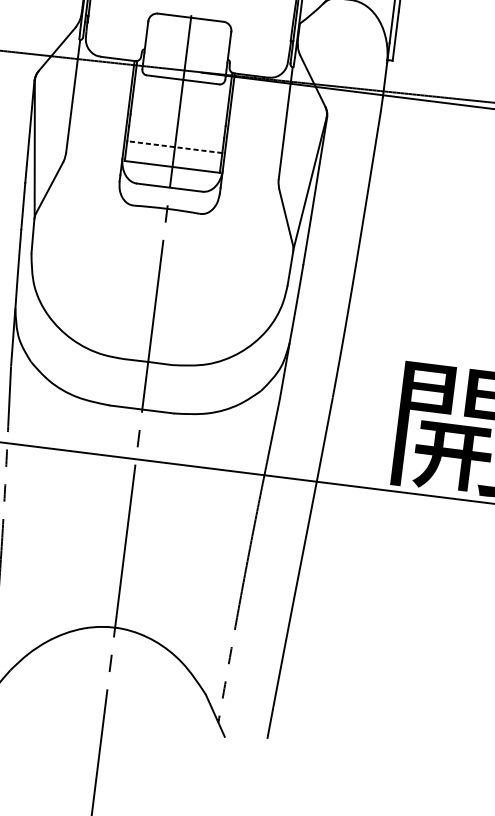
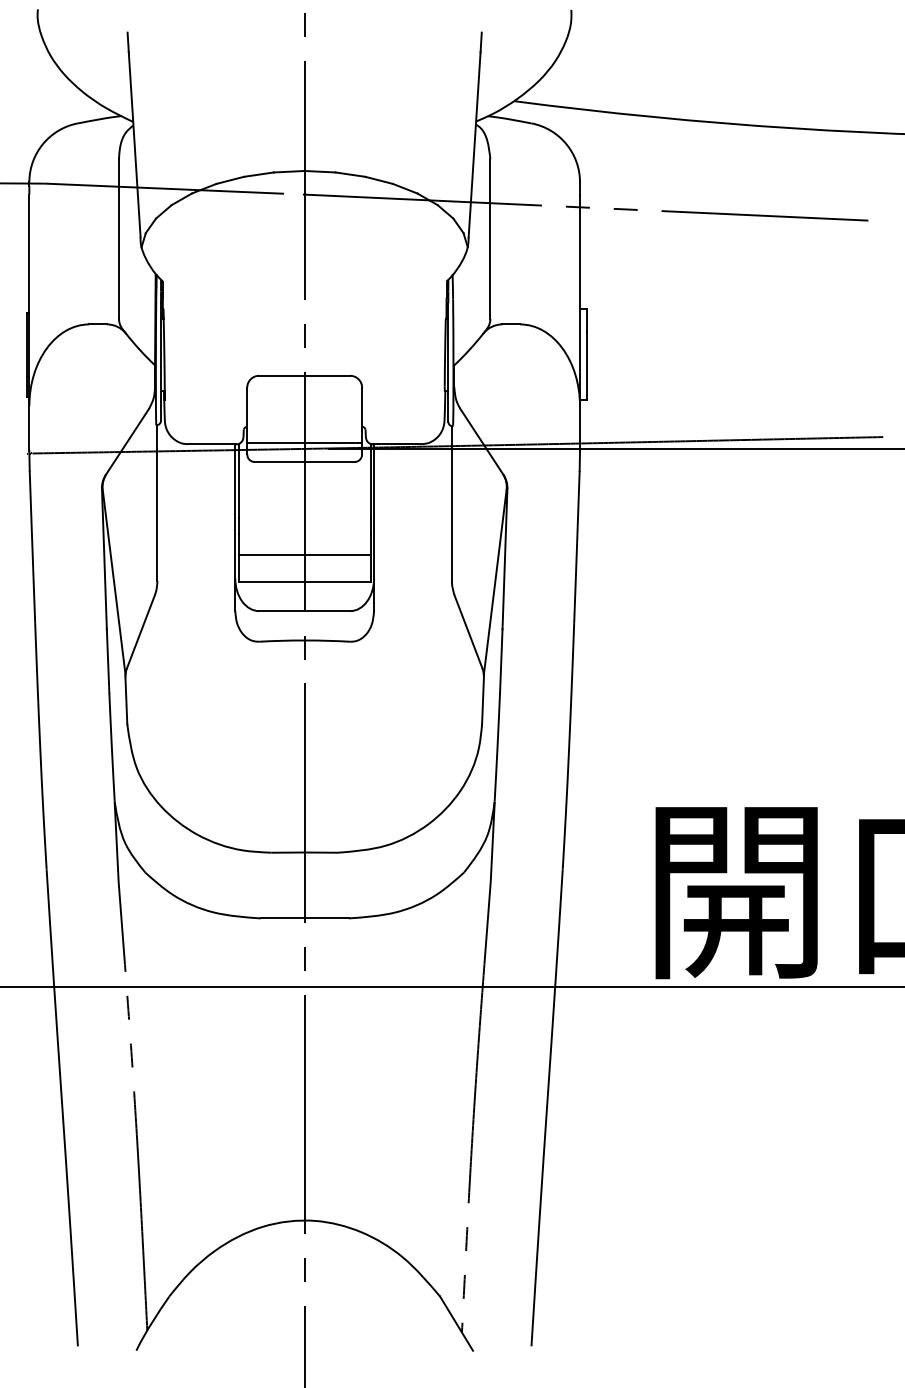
line: (184, 65) -> (304, 442), added
line: (174, 147) -> (304, 555), dashed -> solid

